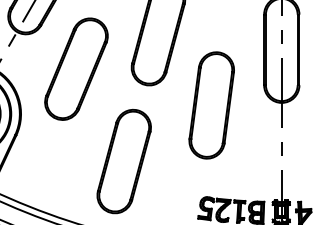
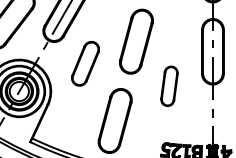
part: (76, 68) -> (85, 63), size x0.7
part: (211, 105) -> (169, 86), size x0.6

